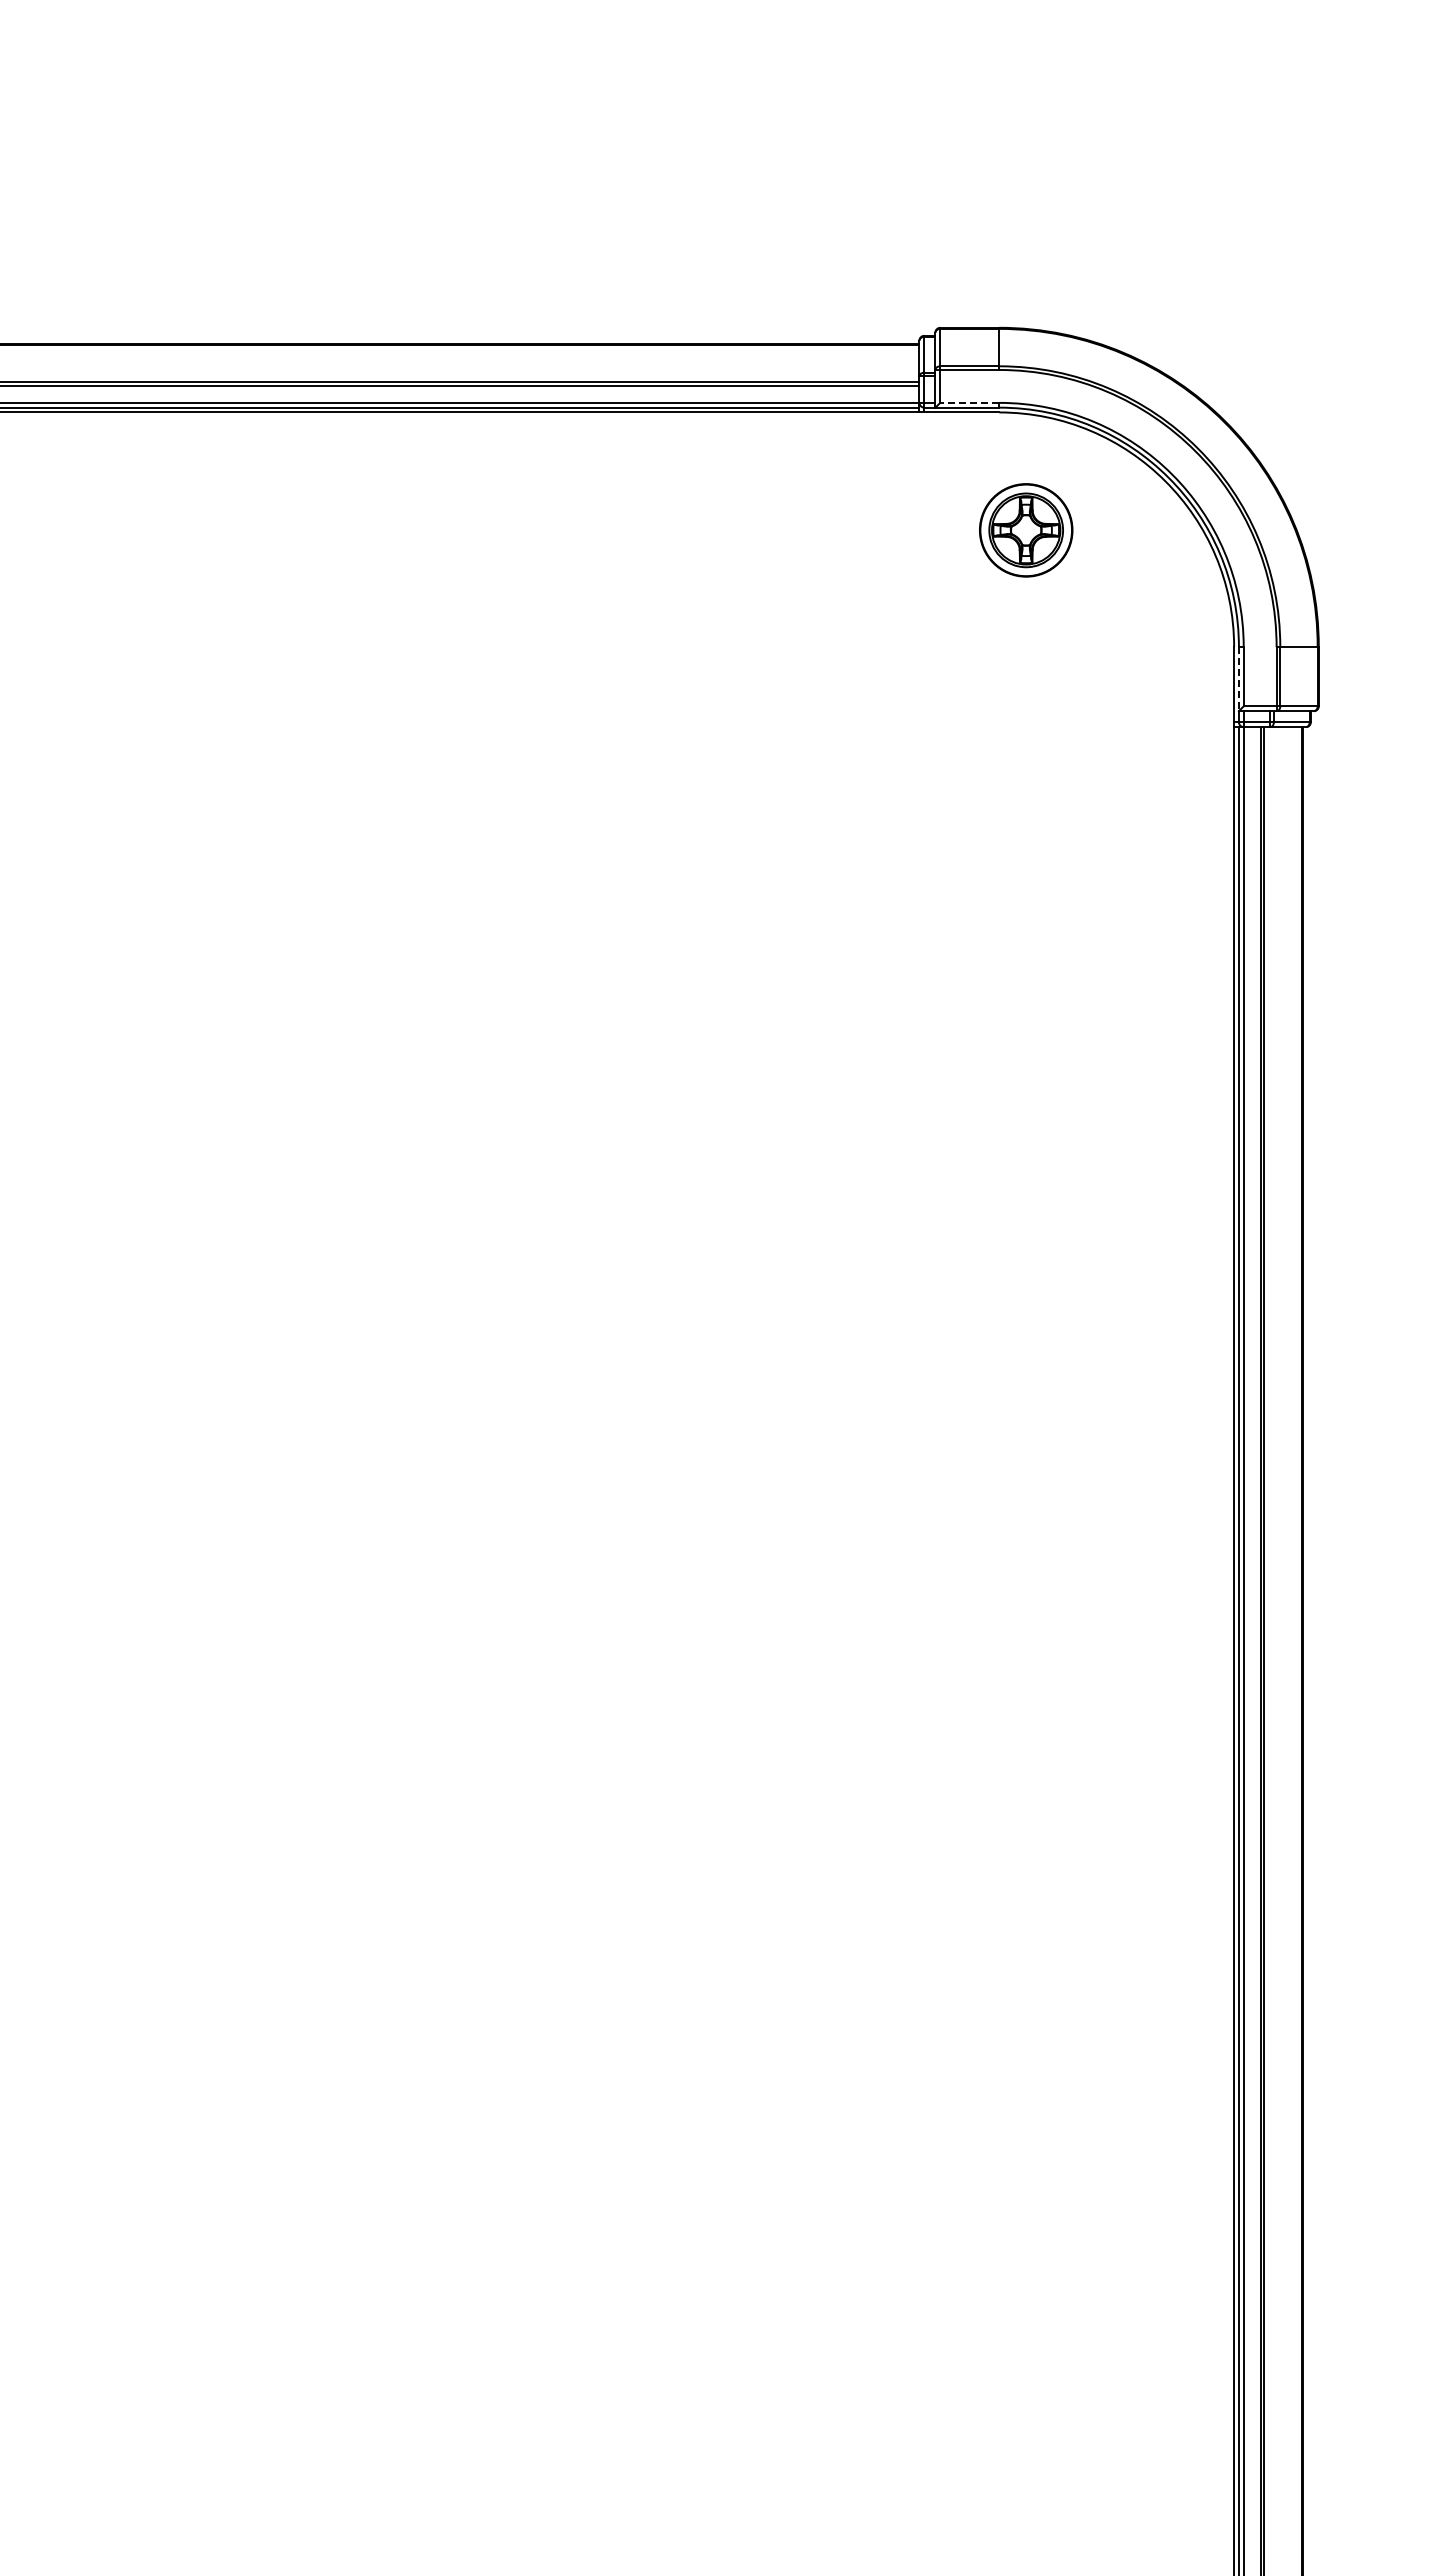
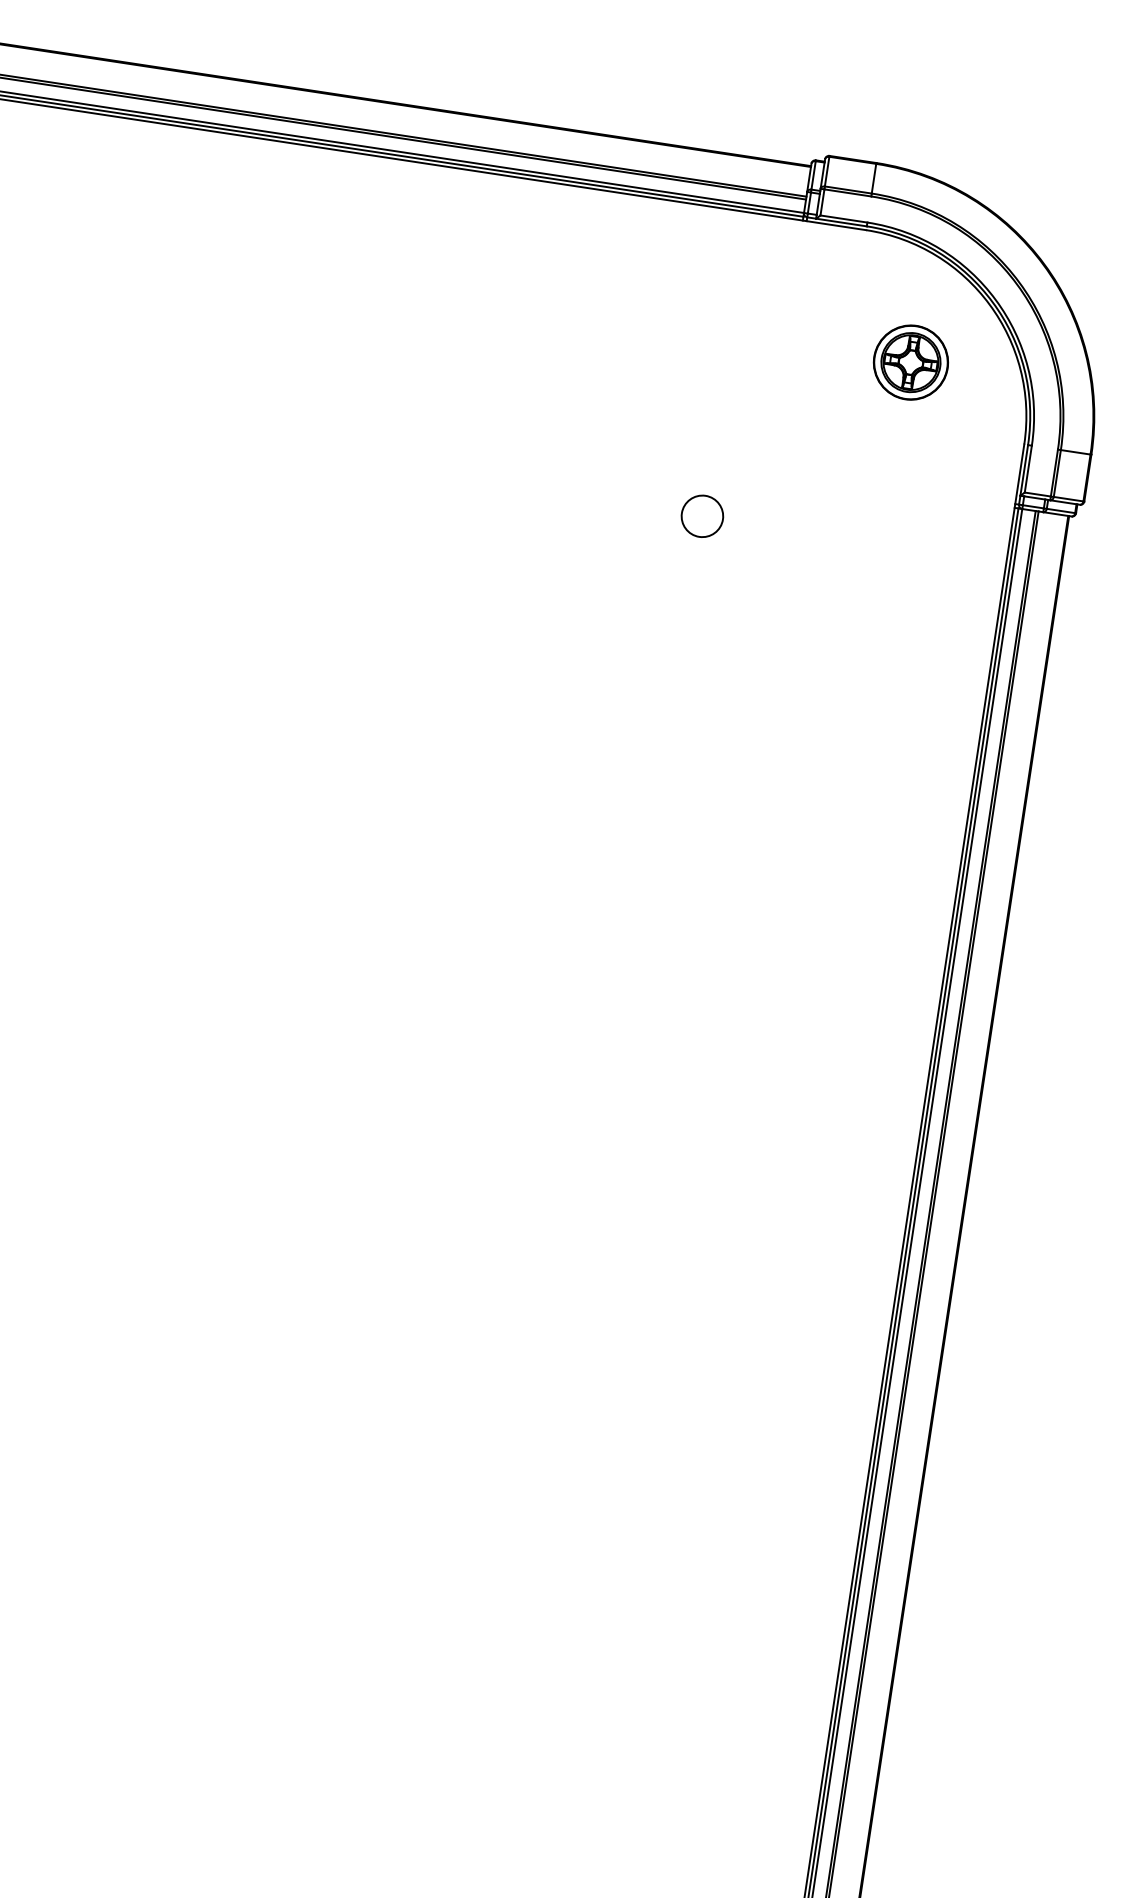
line: (969, 402) -> (843, 218), dashed -> solid
part: (1026, 530) -> (911, 362), moved
line: (1238, 679) -> (1023, 470), dashed -> solid
circle: (850, 795) -> (702, 516), added

